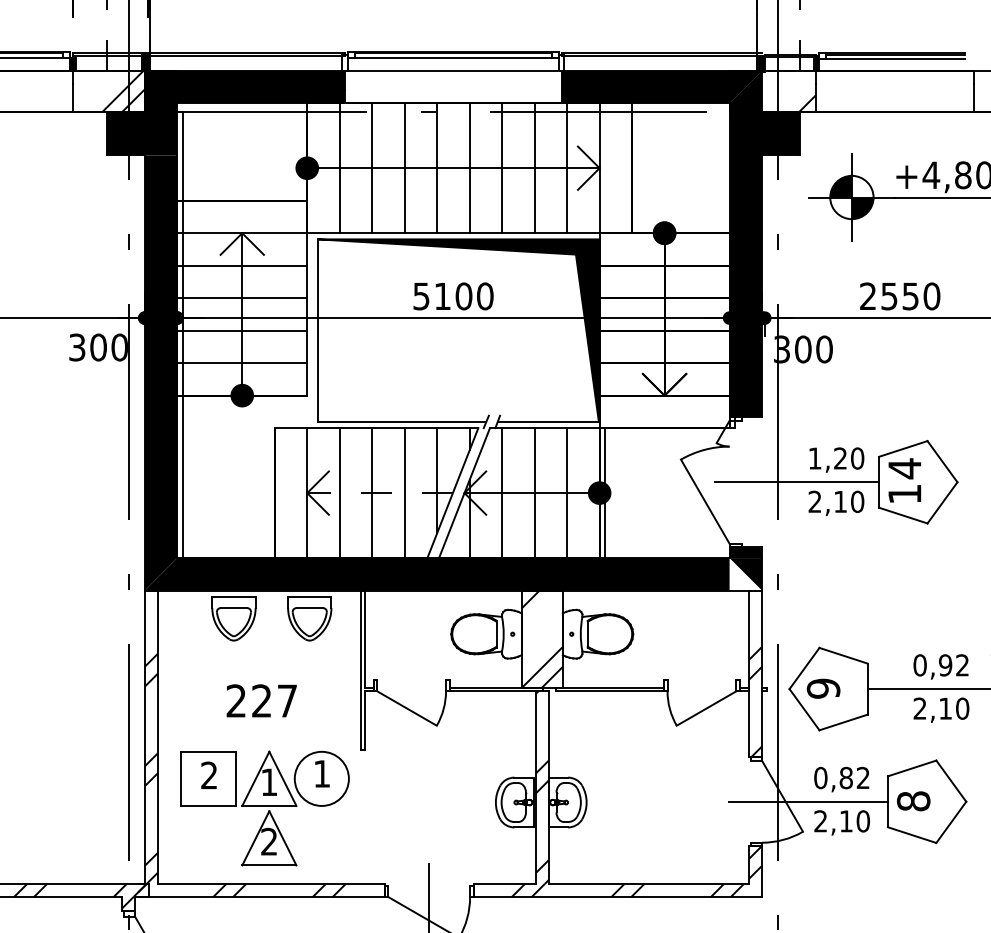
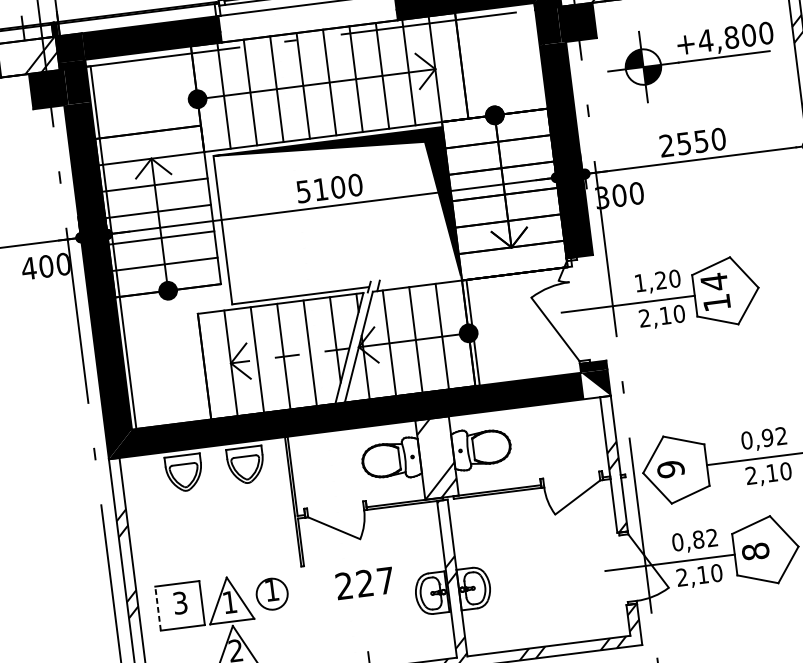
text: (77, 347) -> (29, 268), 300 -> 400
line: (547, 422) -> (419, 281), removed
text: (261, 700) -> (364, 583), moved
text: (209, 775) -> (180, 602), 2 -> 3
line: (181, 778) -> (158, 608), solid -> dashed
circle: (321, 778) -> (271, 593), size x0.7

